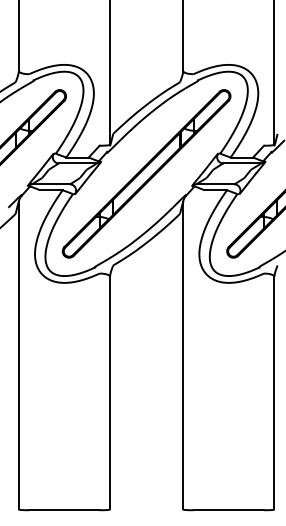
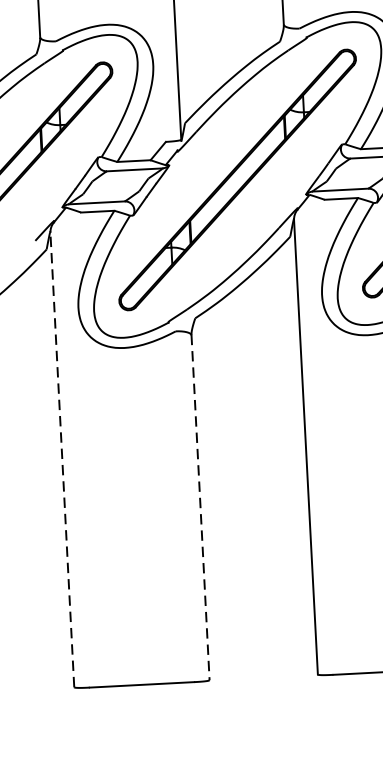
line: (18, 355) -> (61, 459), solid -> dashed
line: (110, 392) -> (201, 506), solid -> dashed

